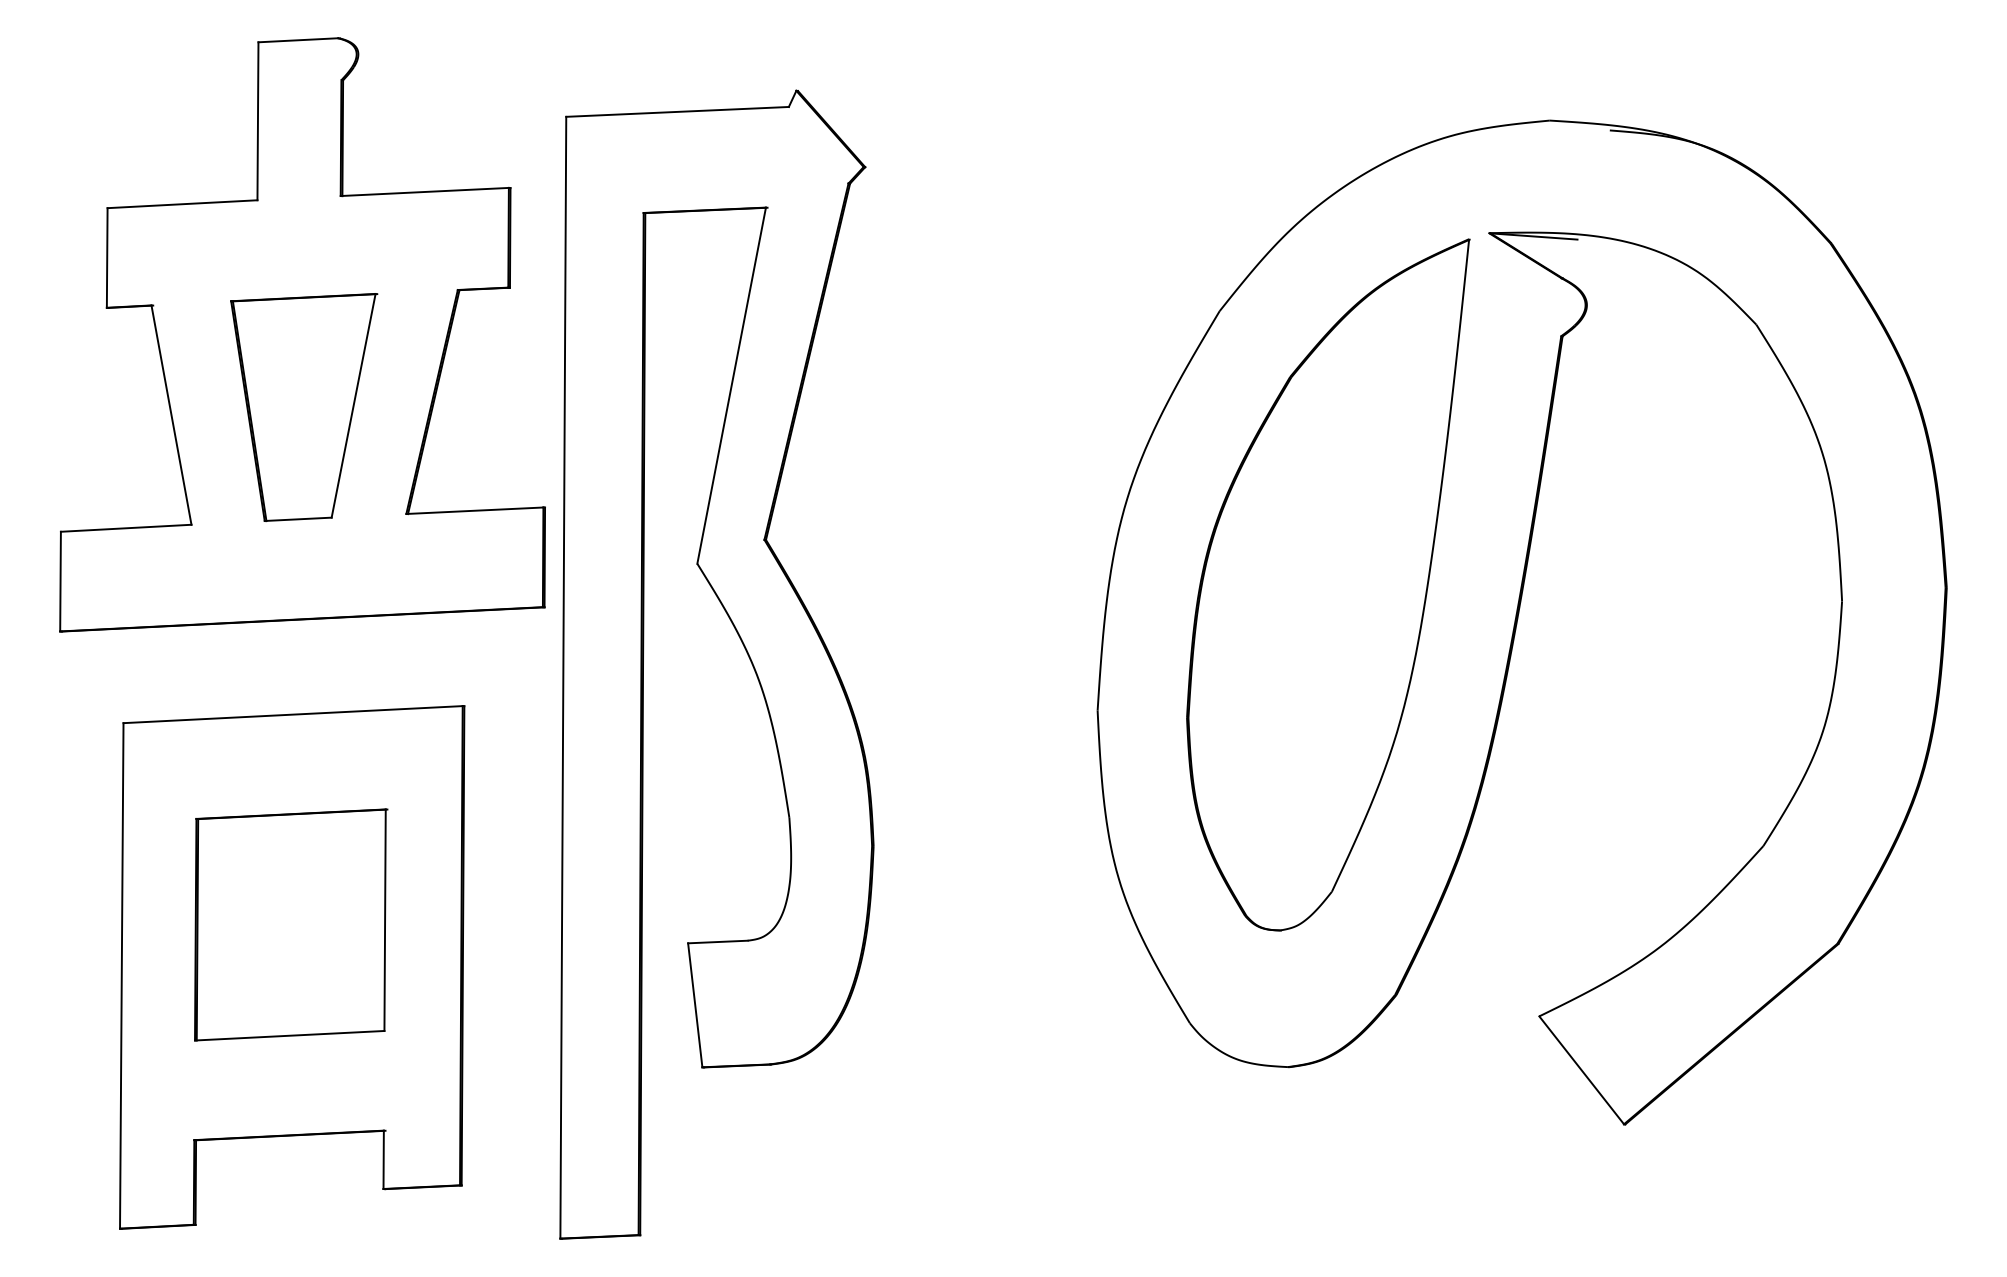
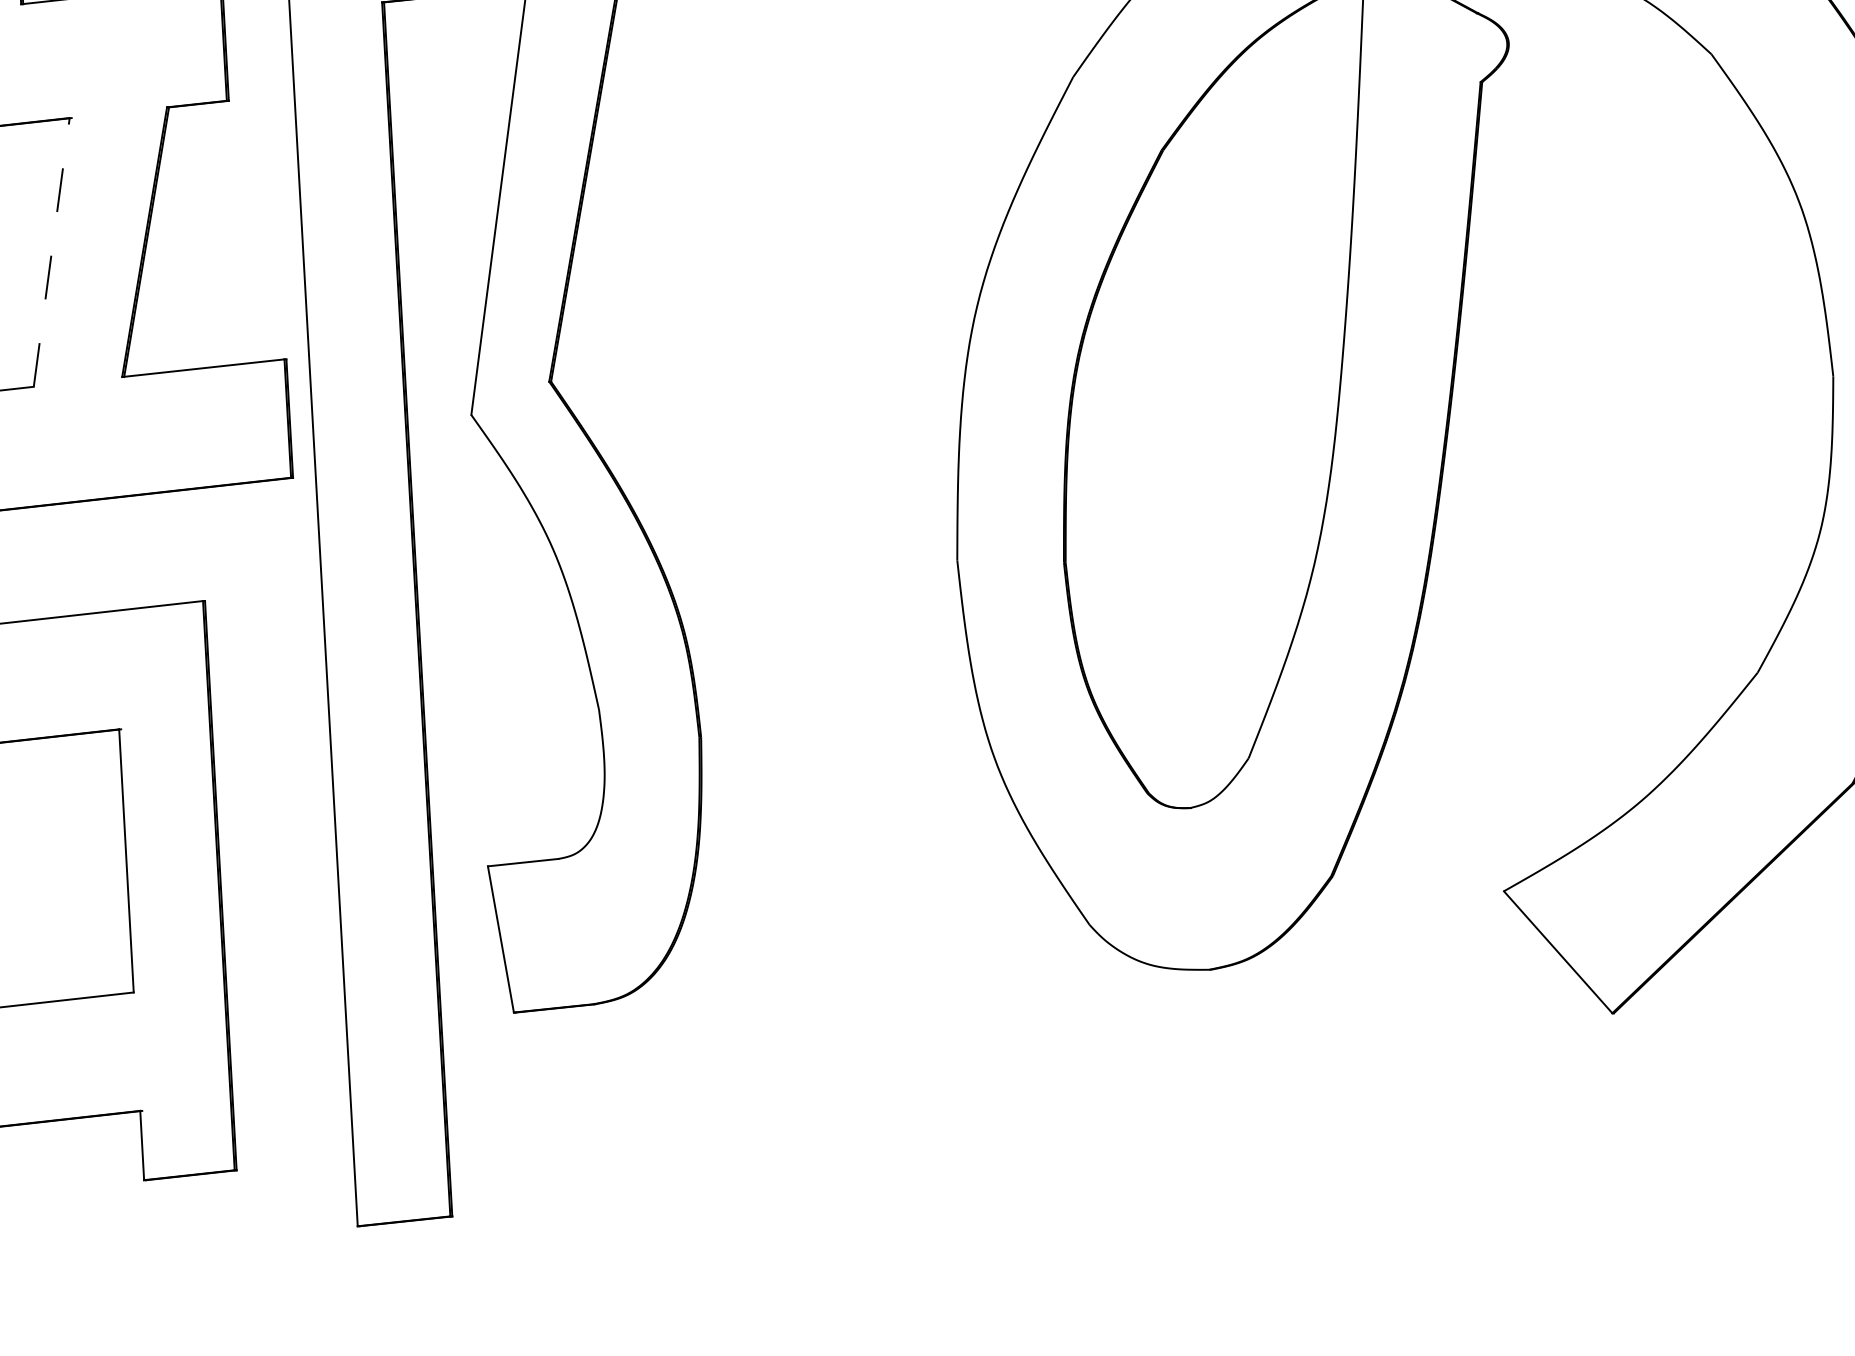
line: (353, 405) -> (51, 252), solid -> dashed

